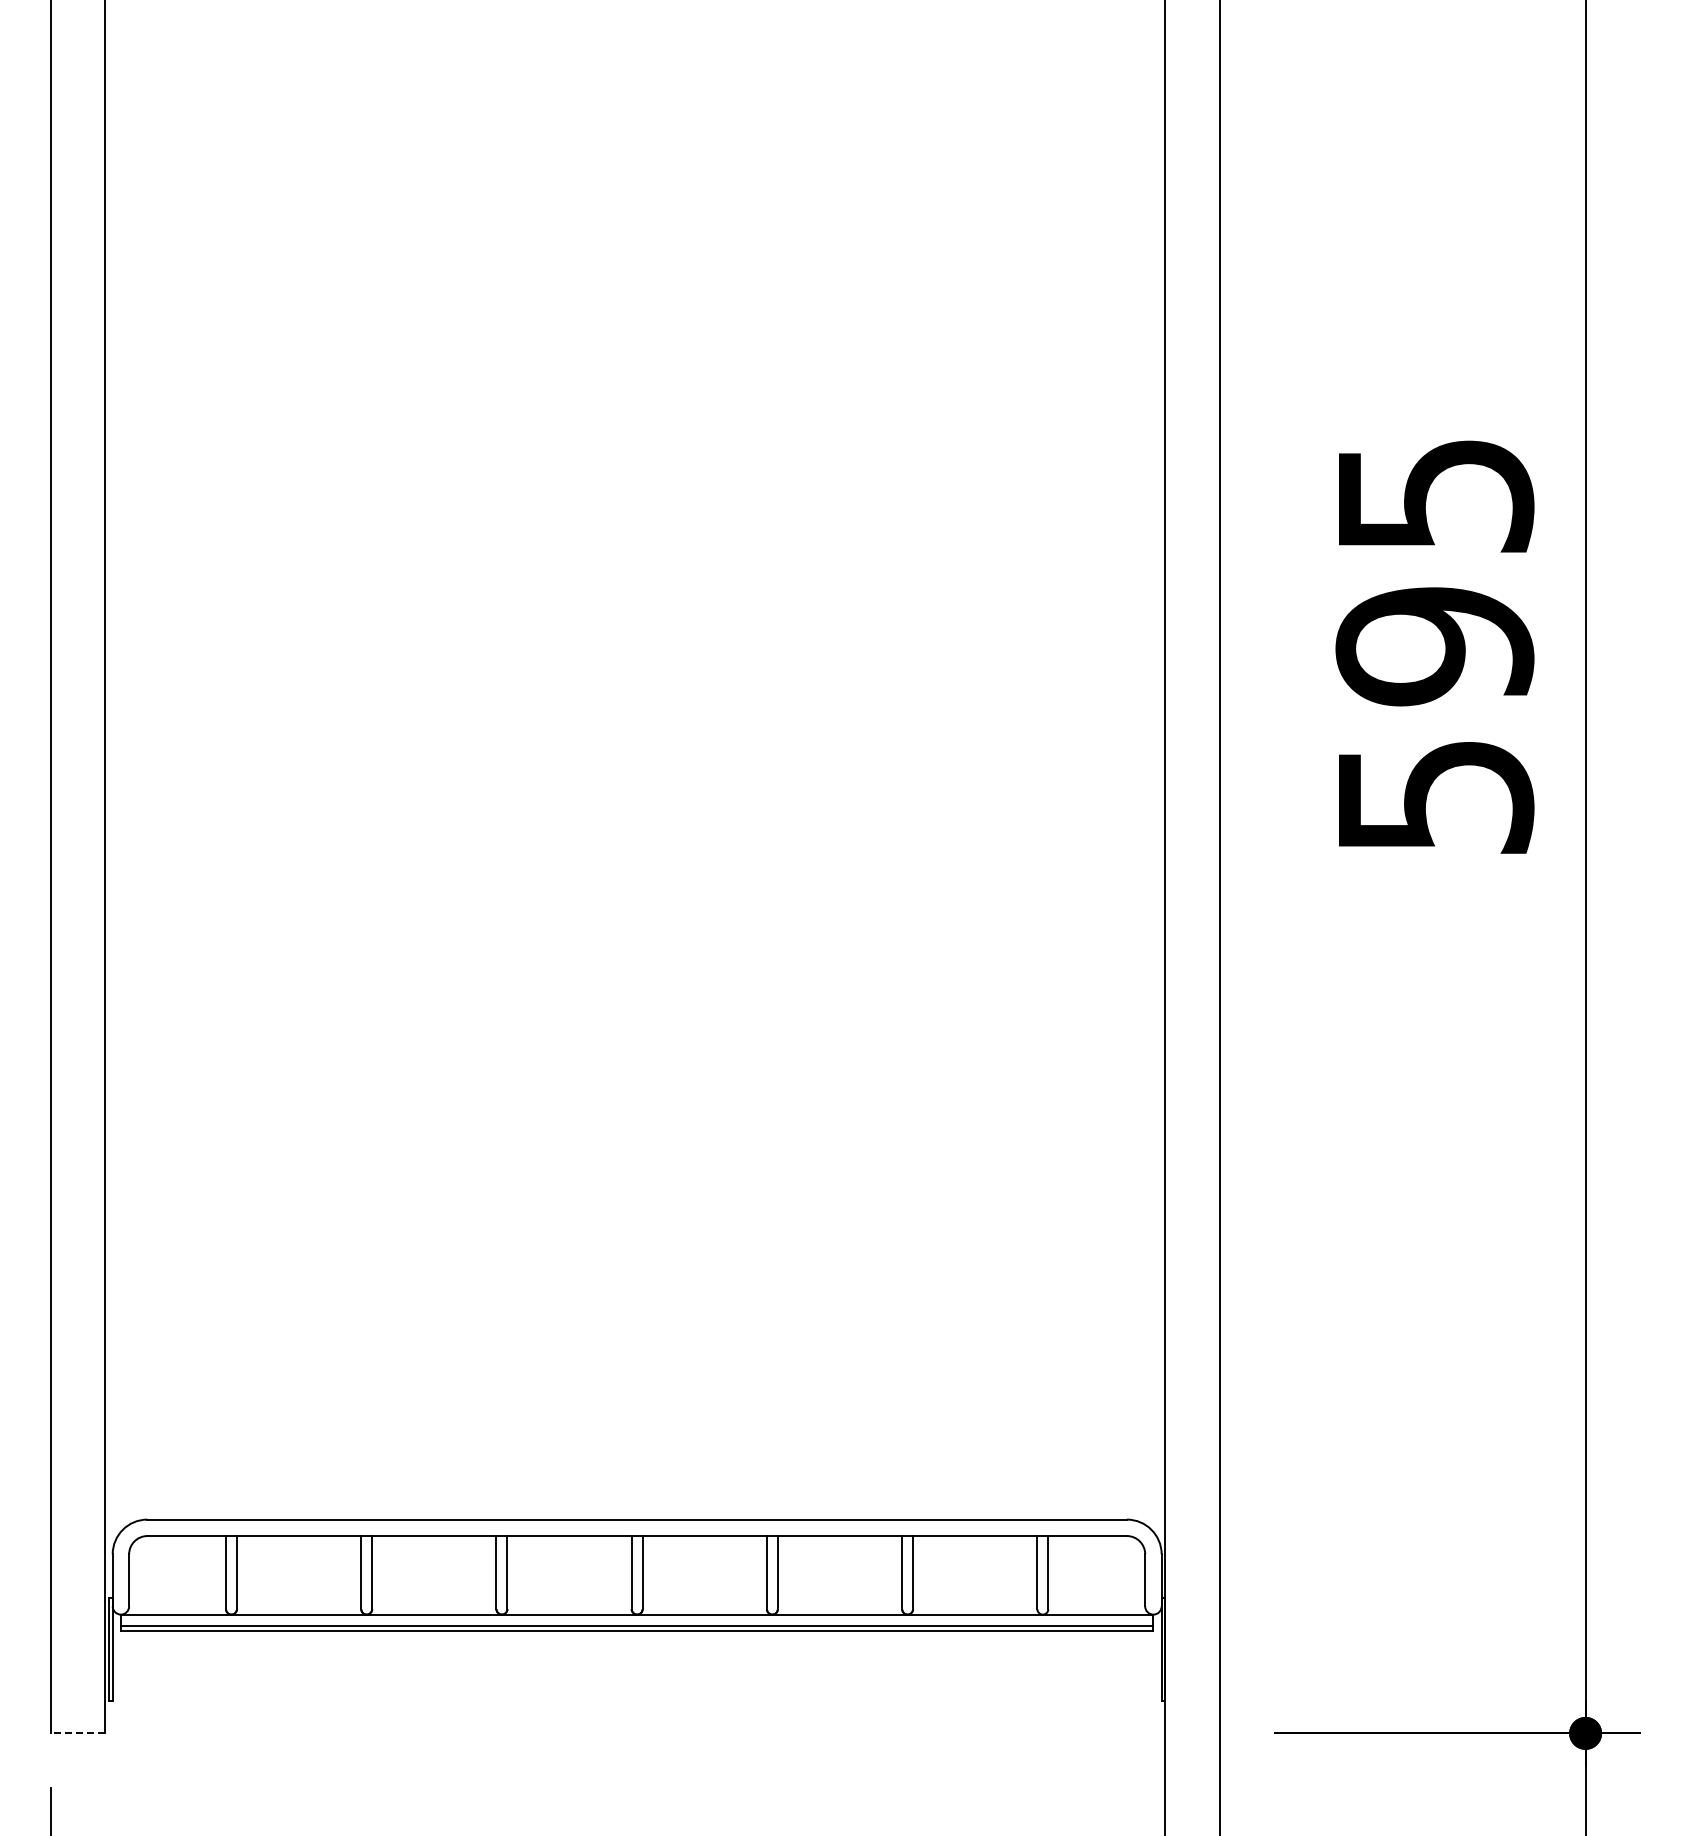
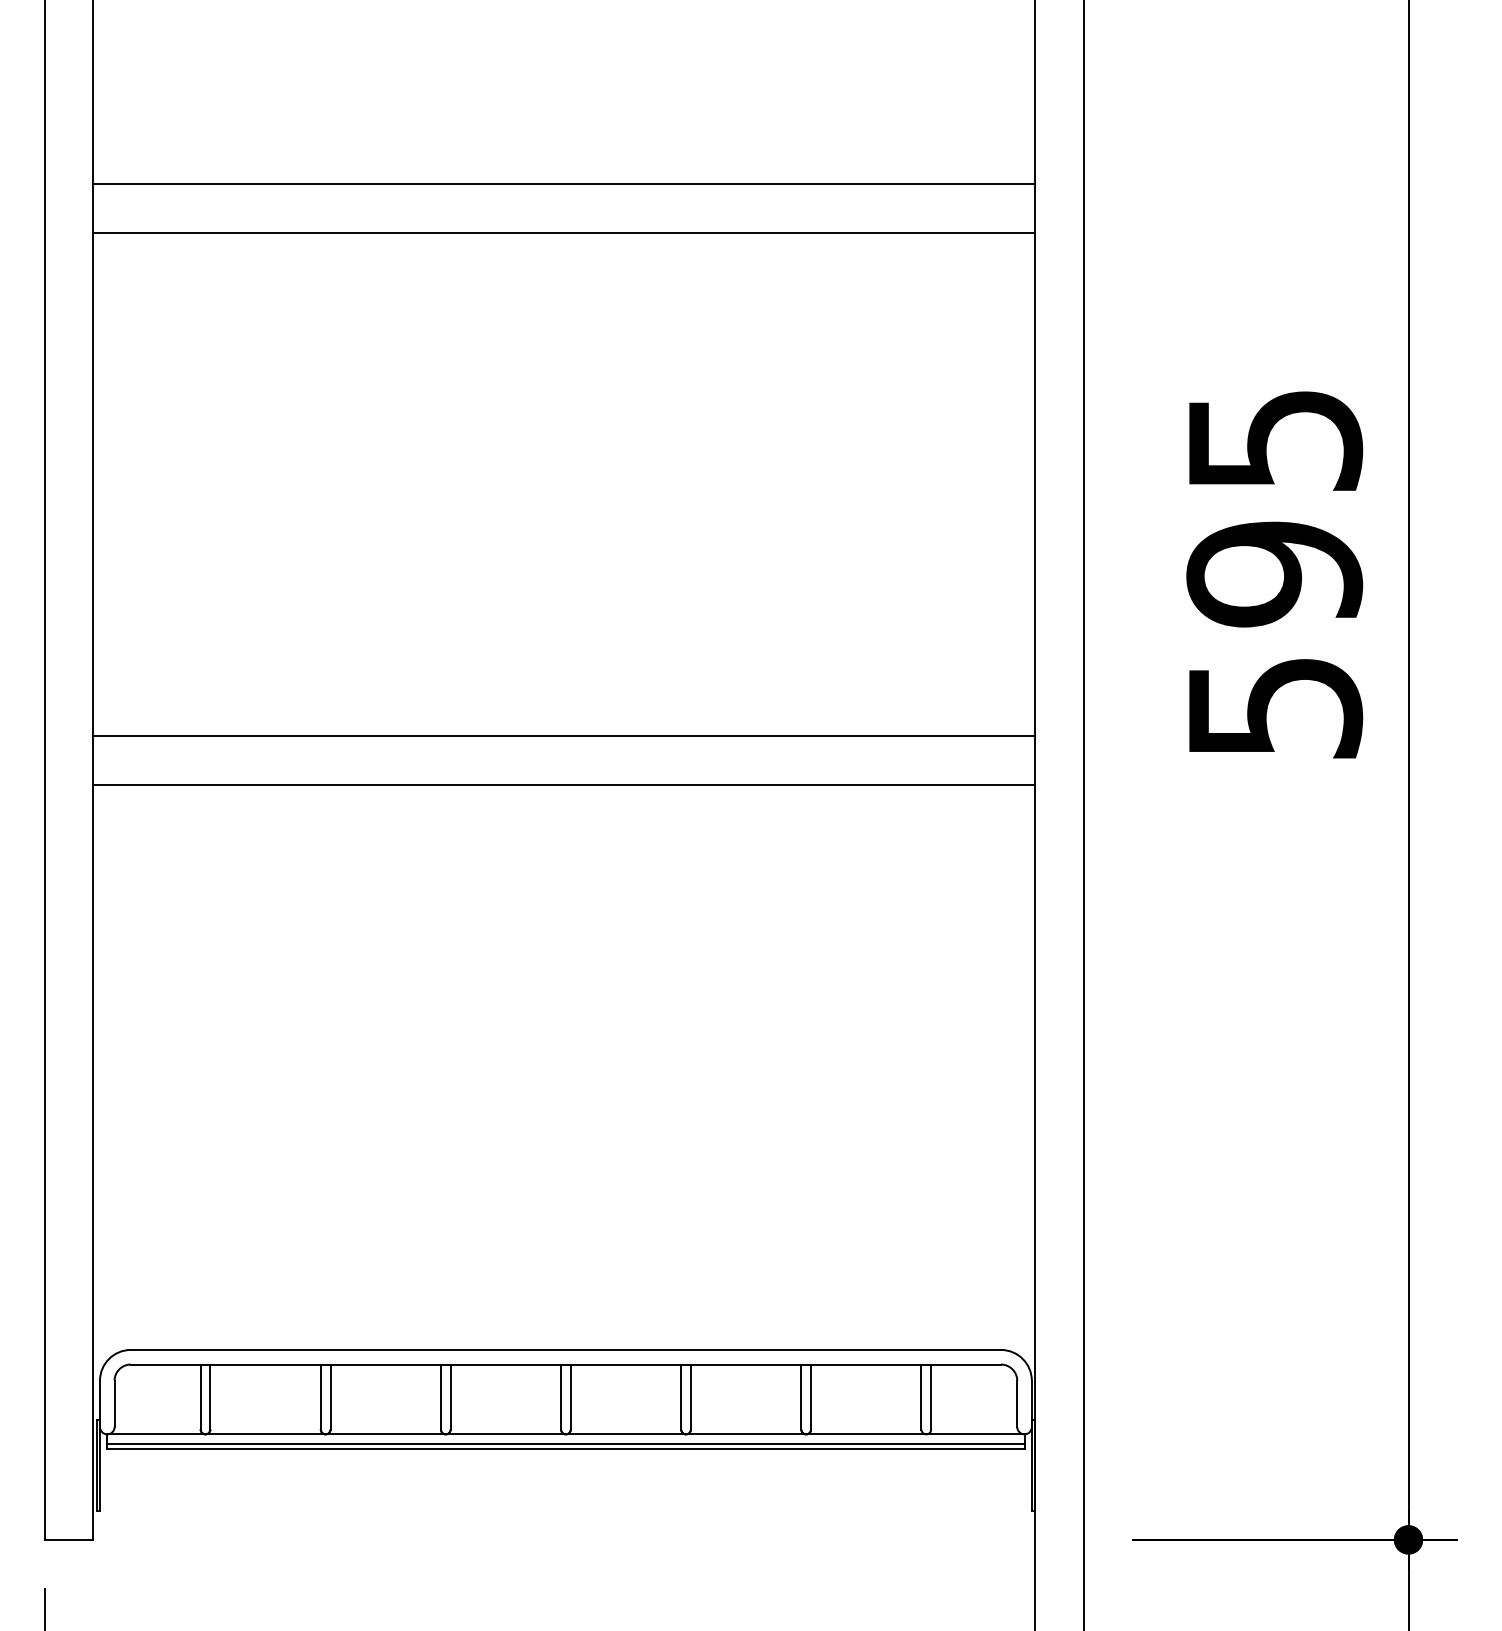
line: (635, 207) -> (564, 184), added
line: (635, 262) -> (564, 233), added
line: (635, 828) -> (564, 735), added
line: (635, 883) -> (564, 784), added
line: (77, 1733) -> (68, 1539), dashed -> solid

